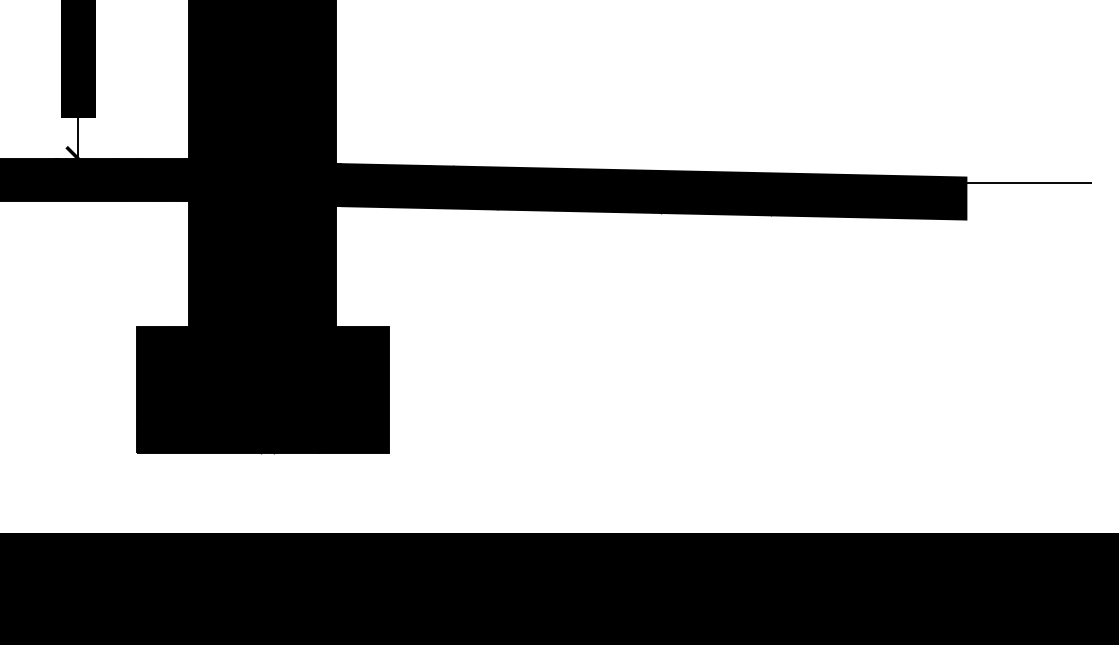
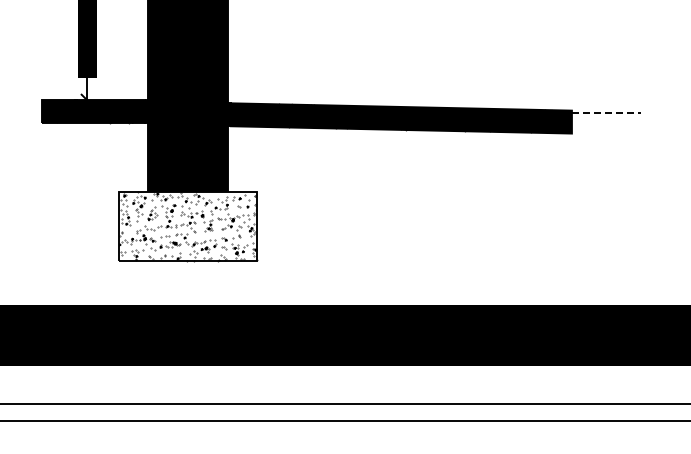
line: (1029, 182) -> (606, 113), solid -> dashed
fill: (261, 389) -> (187, 226), removed

